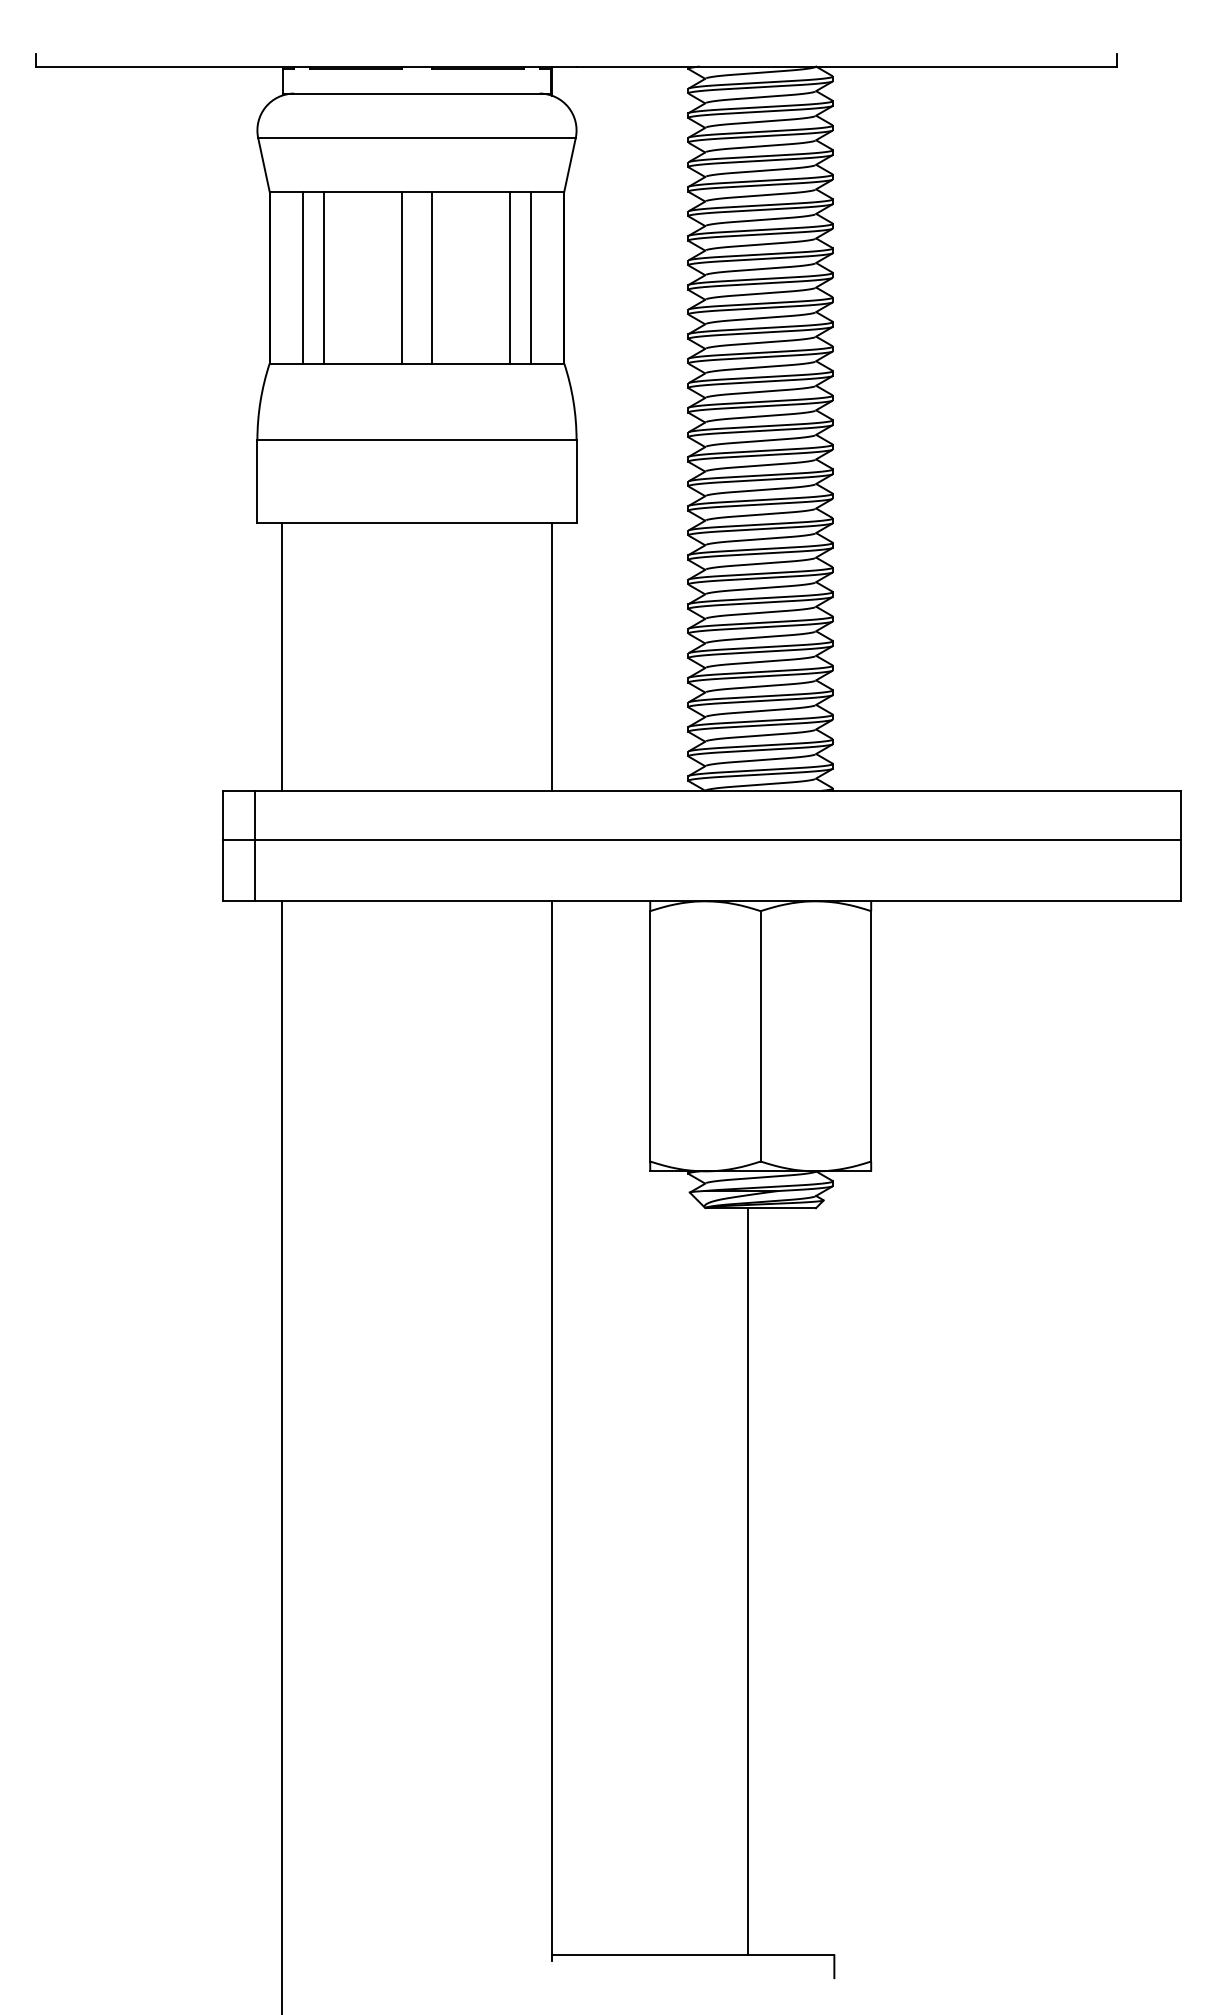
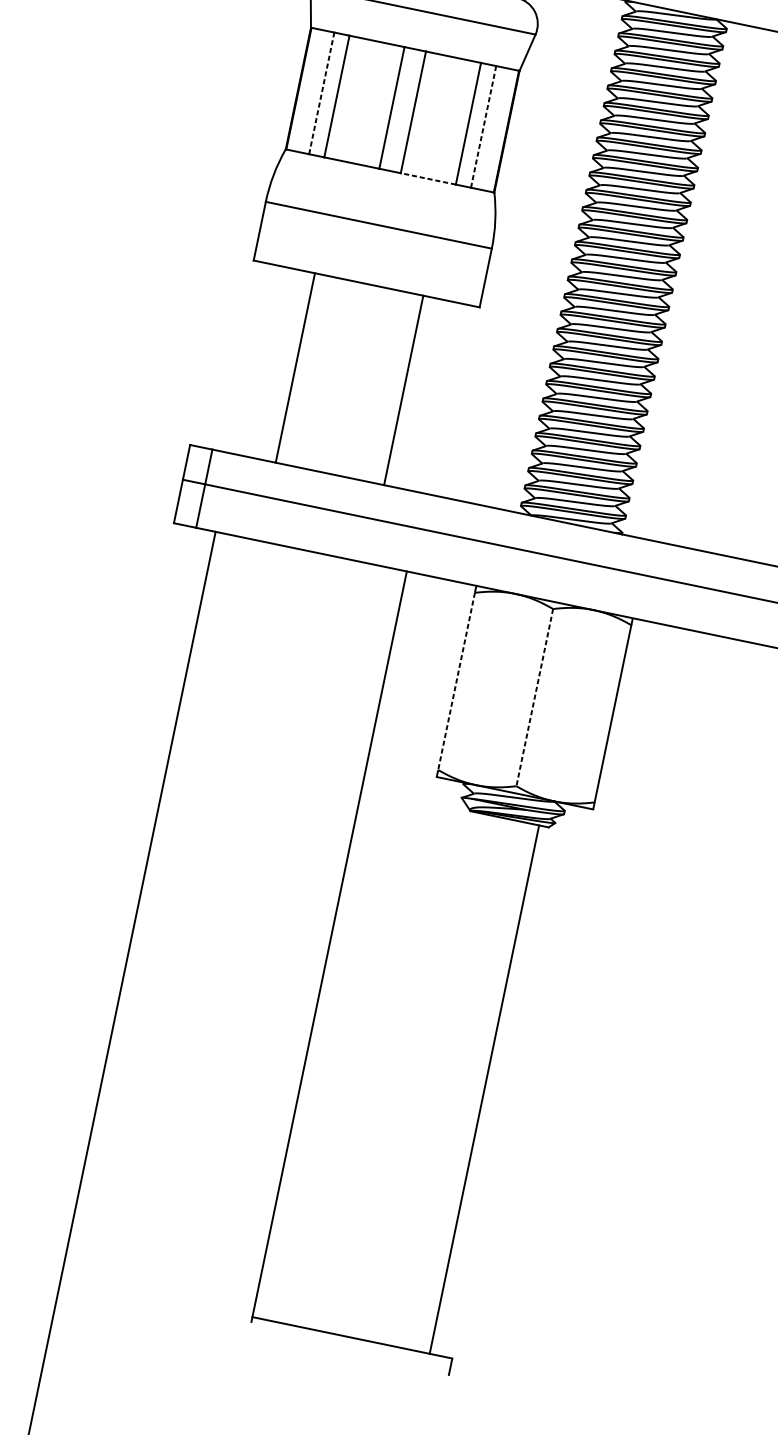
line: (302, 277) -> (321, 93), solid -> dashed
line: (531, 277) -> (483, 126), solid -> dashed
line: (471, 363) -> (428, 178), solid -> dashed
line: (281, 656) -> (295, 367), moved
line: (552, 656) -> (404, 390), moved
line: (650, 1036) -> (456, 681), solid -> dashed
line: (760, 1036) -> (534, 697), solid -> dashed
line: (748, 1581) -> (484, 1089), moved

